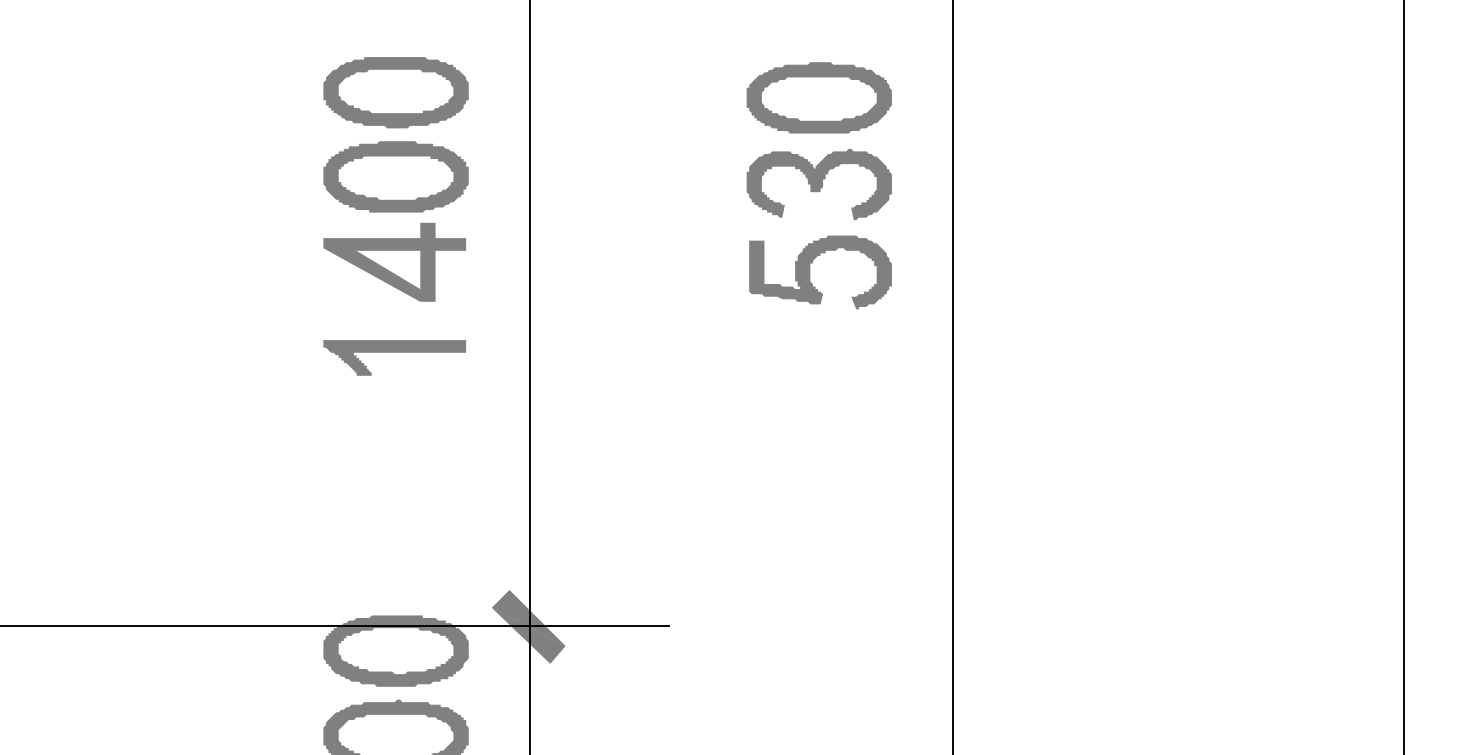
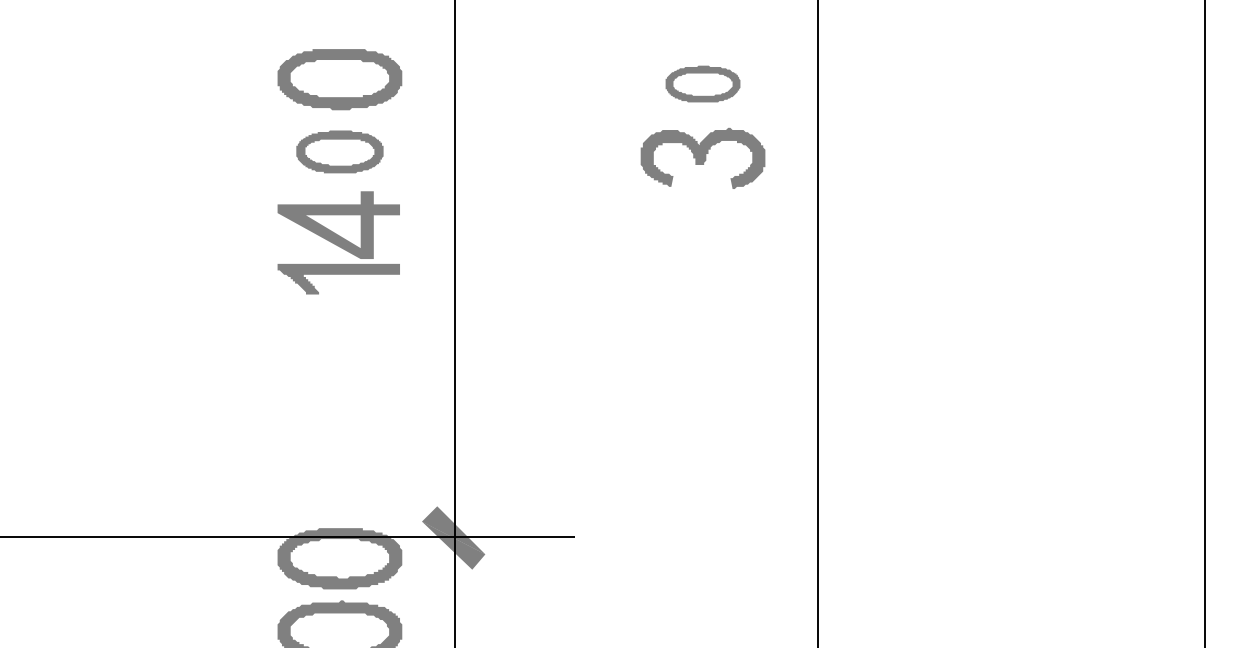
part: (818, 97) -> (702, 83), size x0.6
part: (395, 176) -> (339, 151), size x0.7
fill: (819, 272) -> (703, 233), removed
part: (394, 358) -> (338, 279), moved

